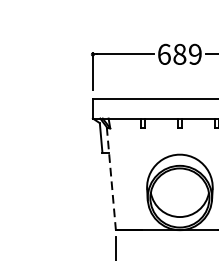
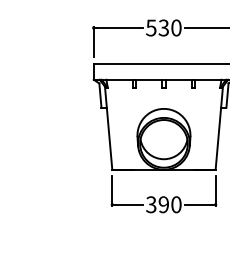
text: (179, 53) -> (163, 27), 689 -> 530
line: (111, 178) -> (108, 128), dashed -> solid

